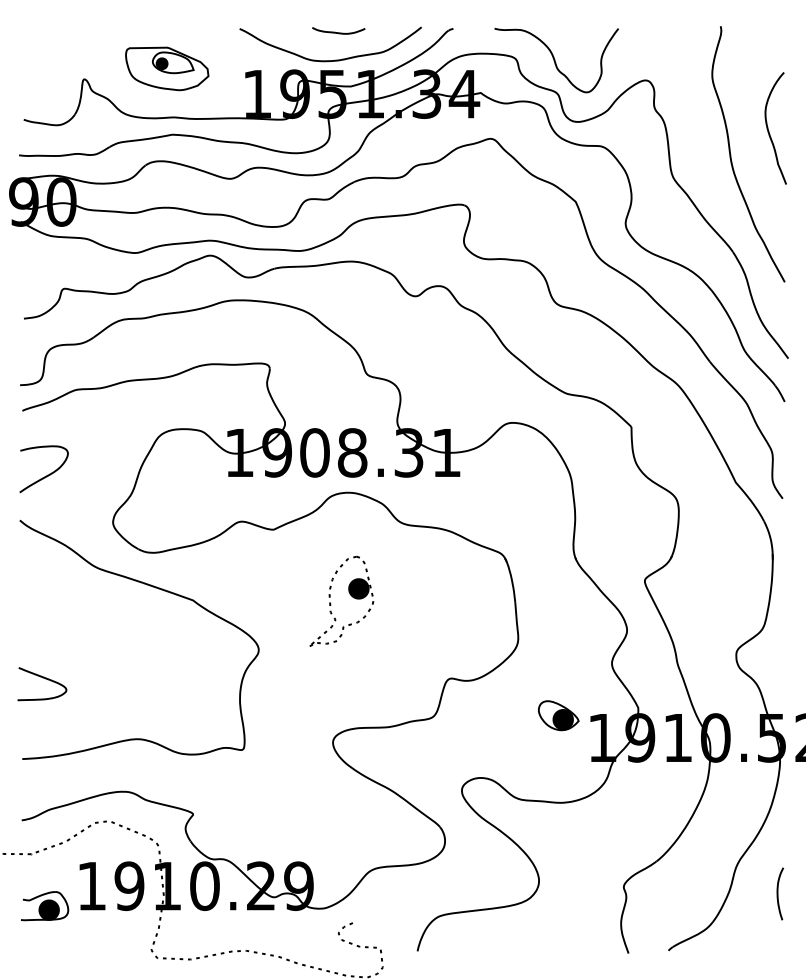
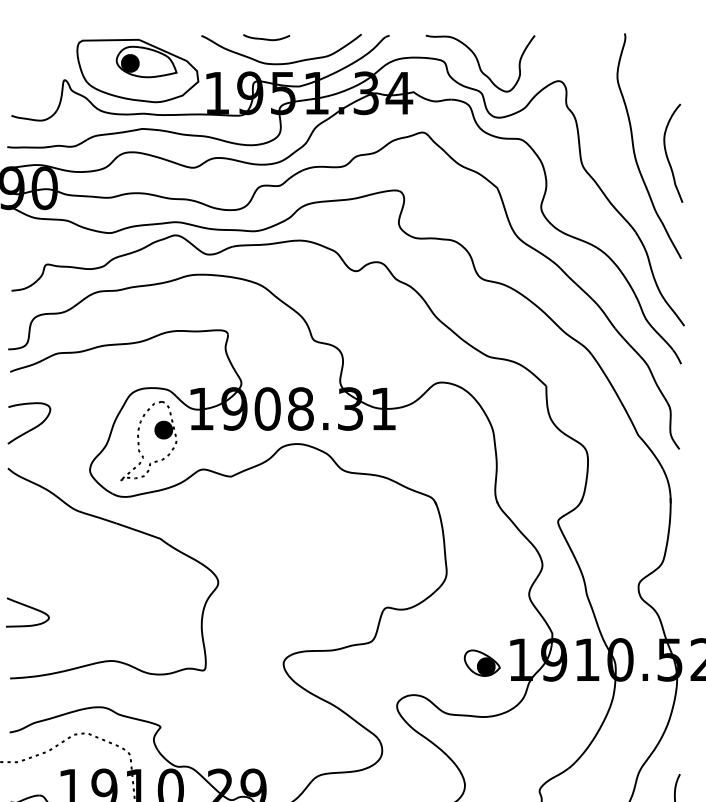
curve: (338, 32) -> (266, 38), moved
part: (166, 68) -> (137, 70), size x1.67
curve: (769, 131) -> (667, 156), moved
part: (349, 594) -> (155, 435), moved
part: (558, 715) -> (482, 663), moved

